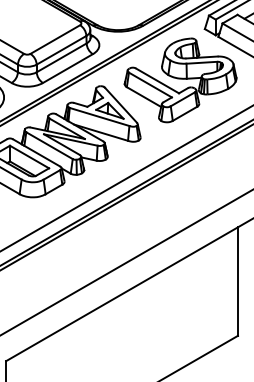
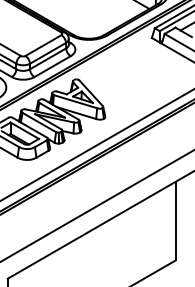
part: (179, 80) -> (133, 75), removed

